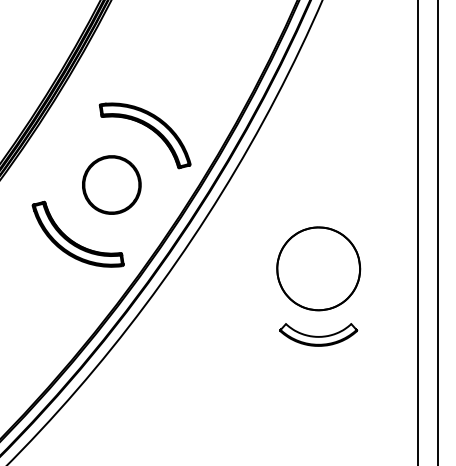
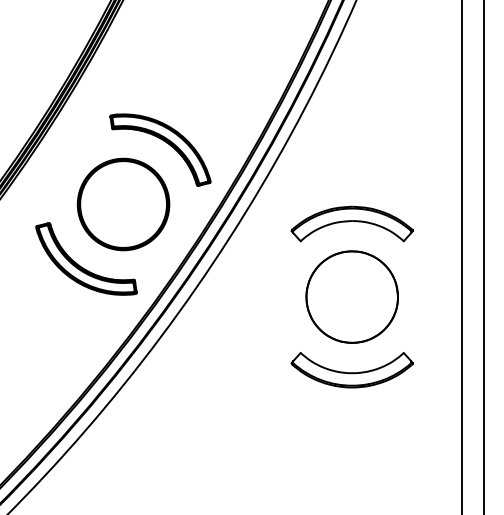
part: (111, 184) -> (123, 203), size x1.43
part: (318, 202) -> (352, 223), added
part: (318, 334) -> (352, 369), size x1.43

